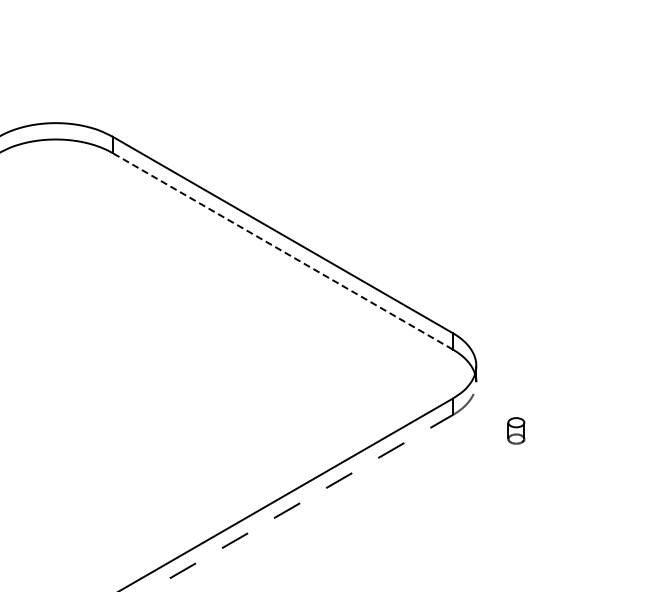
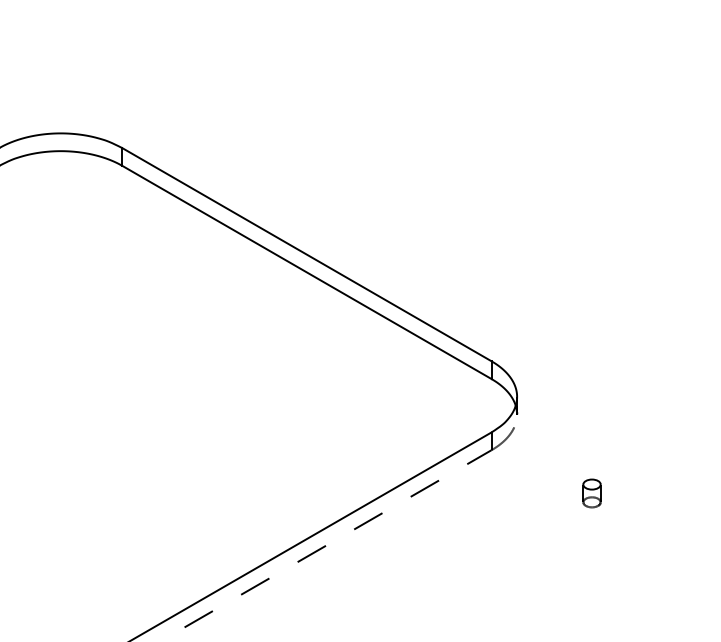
line: (282, 251) -> (306, 272), dashed -> solid
part: (516, 430) -> (592, 493), moved

